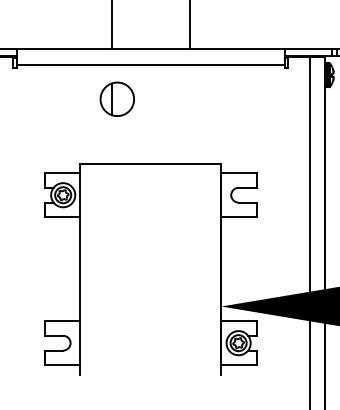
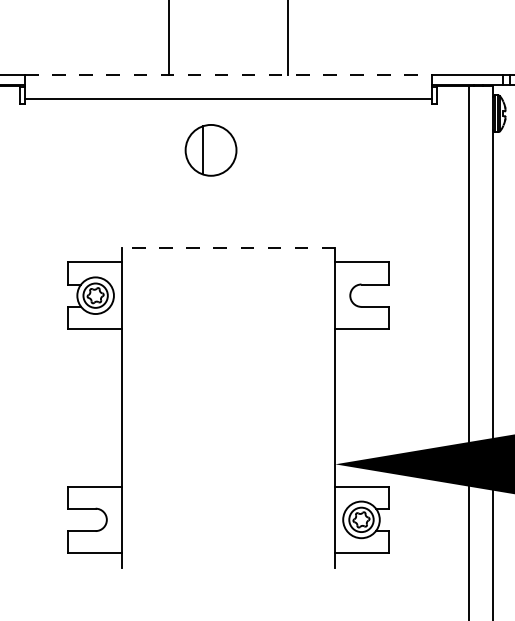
line: (151, 49) -> (229, 74), solid -> dashed
part: (116, 98) -> (209, 149), moved
line: (150, 163) -> (227, 247), solid -> dashed

